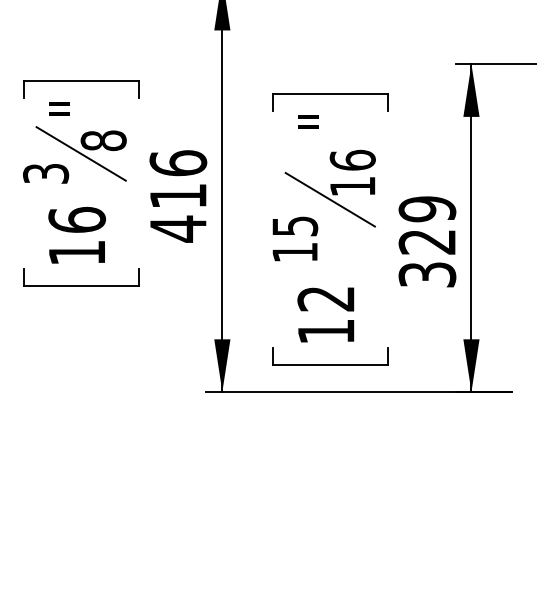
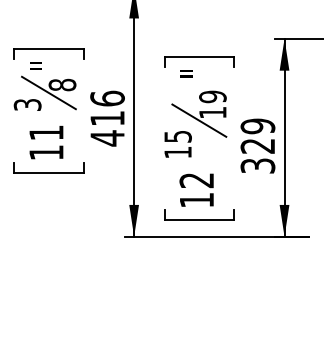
text: (352, 159) -> (212, 96), 16 -> 19
text: (77, 219) -> (46, 132), 16 -> 11

